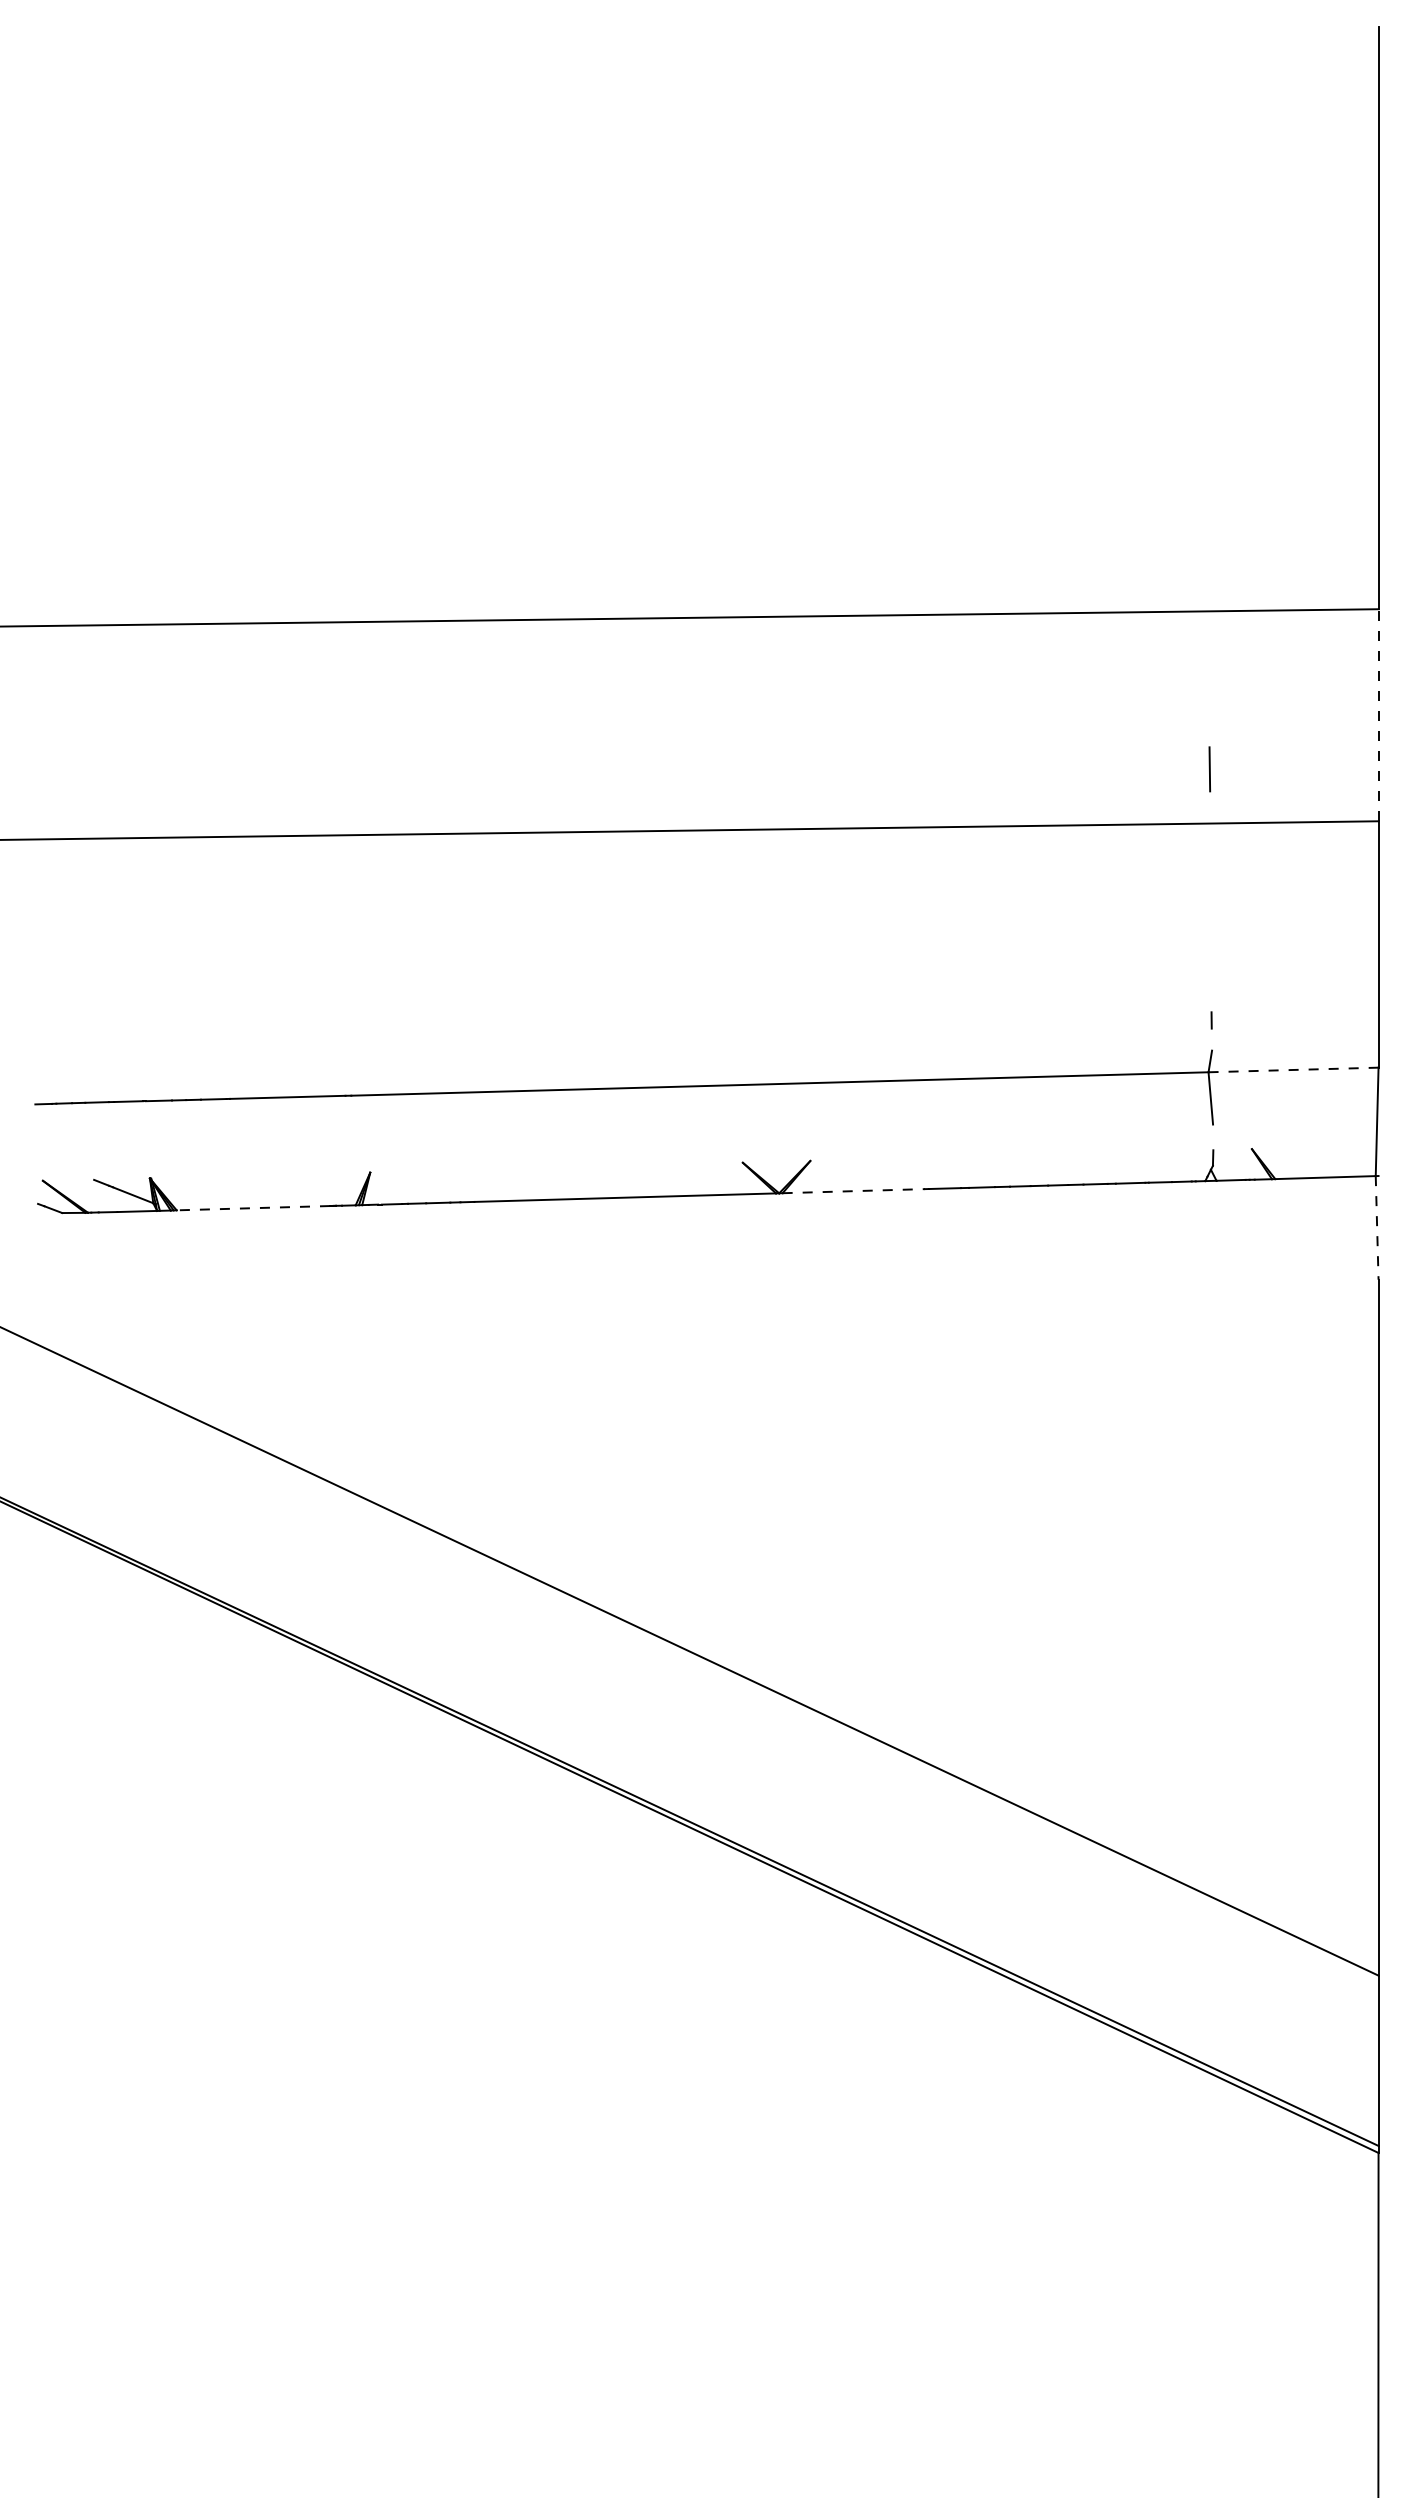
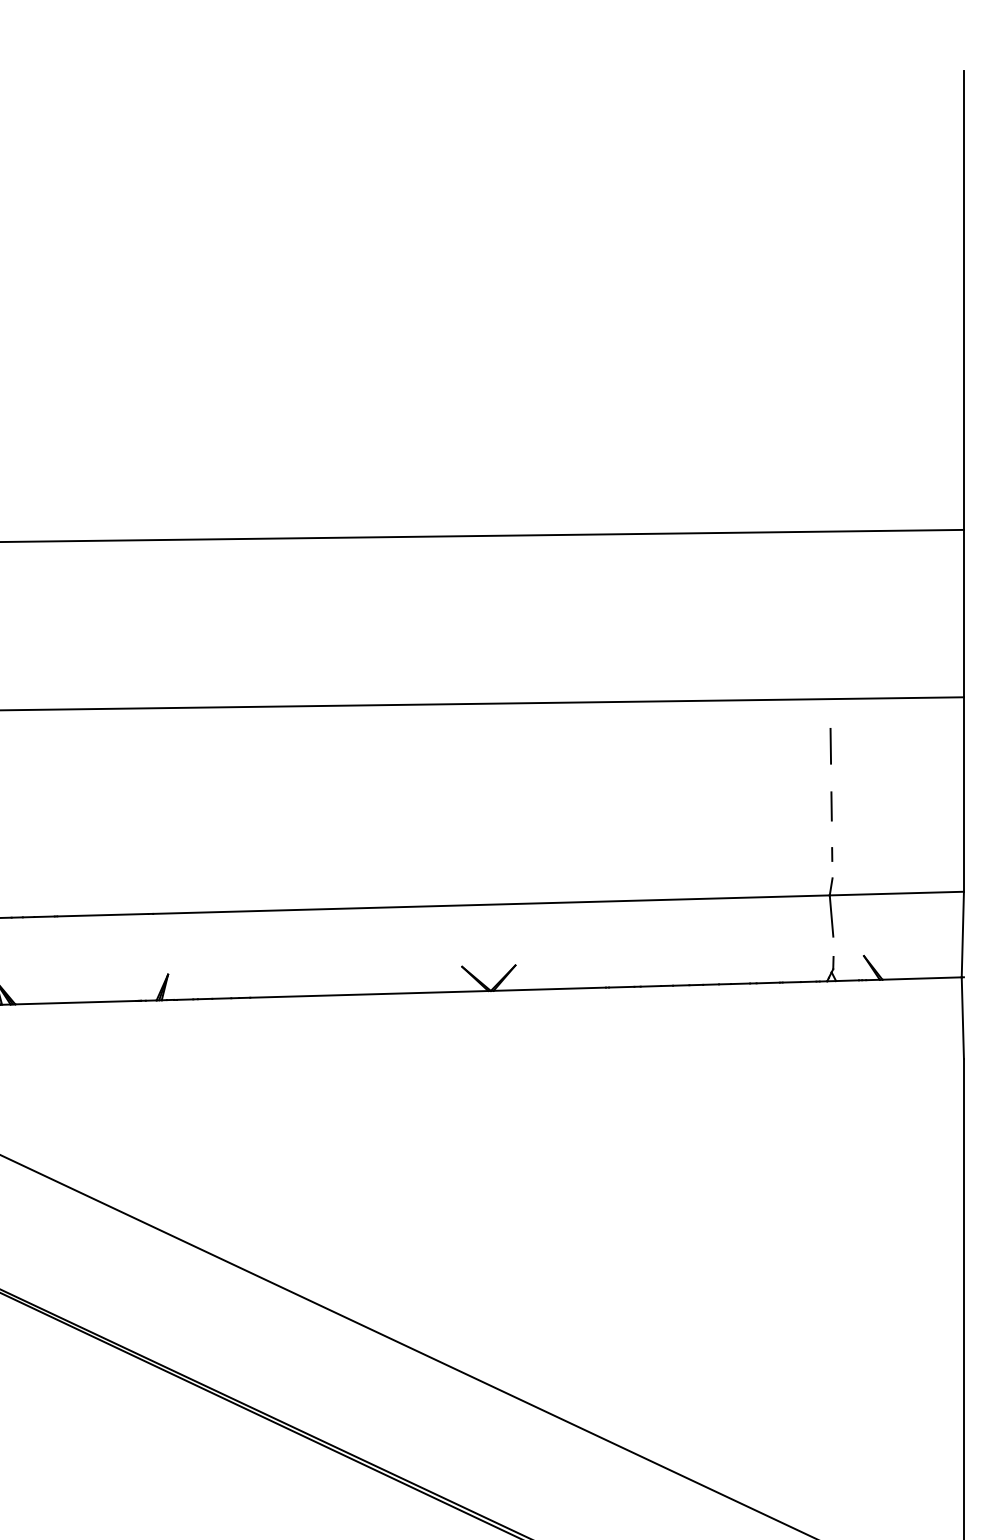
line: (1378, 714) -> (963, 613), dashed -> solid
line: (1209, 769) -> (830, 746), moved
line: (1210, 959) -> (831, 806), added
line: (1294, 1069) -> (897, 893), dashed -> solid
line: (854, 1191) -> (550, 989), dashed -> solid
line: (253, 1208) -> (75, 1002), dashed -> solid
line: (1377, 1227) -> (963, 1017), dashed -> solid

